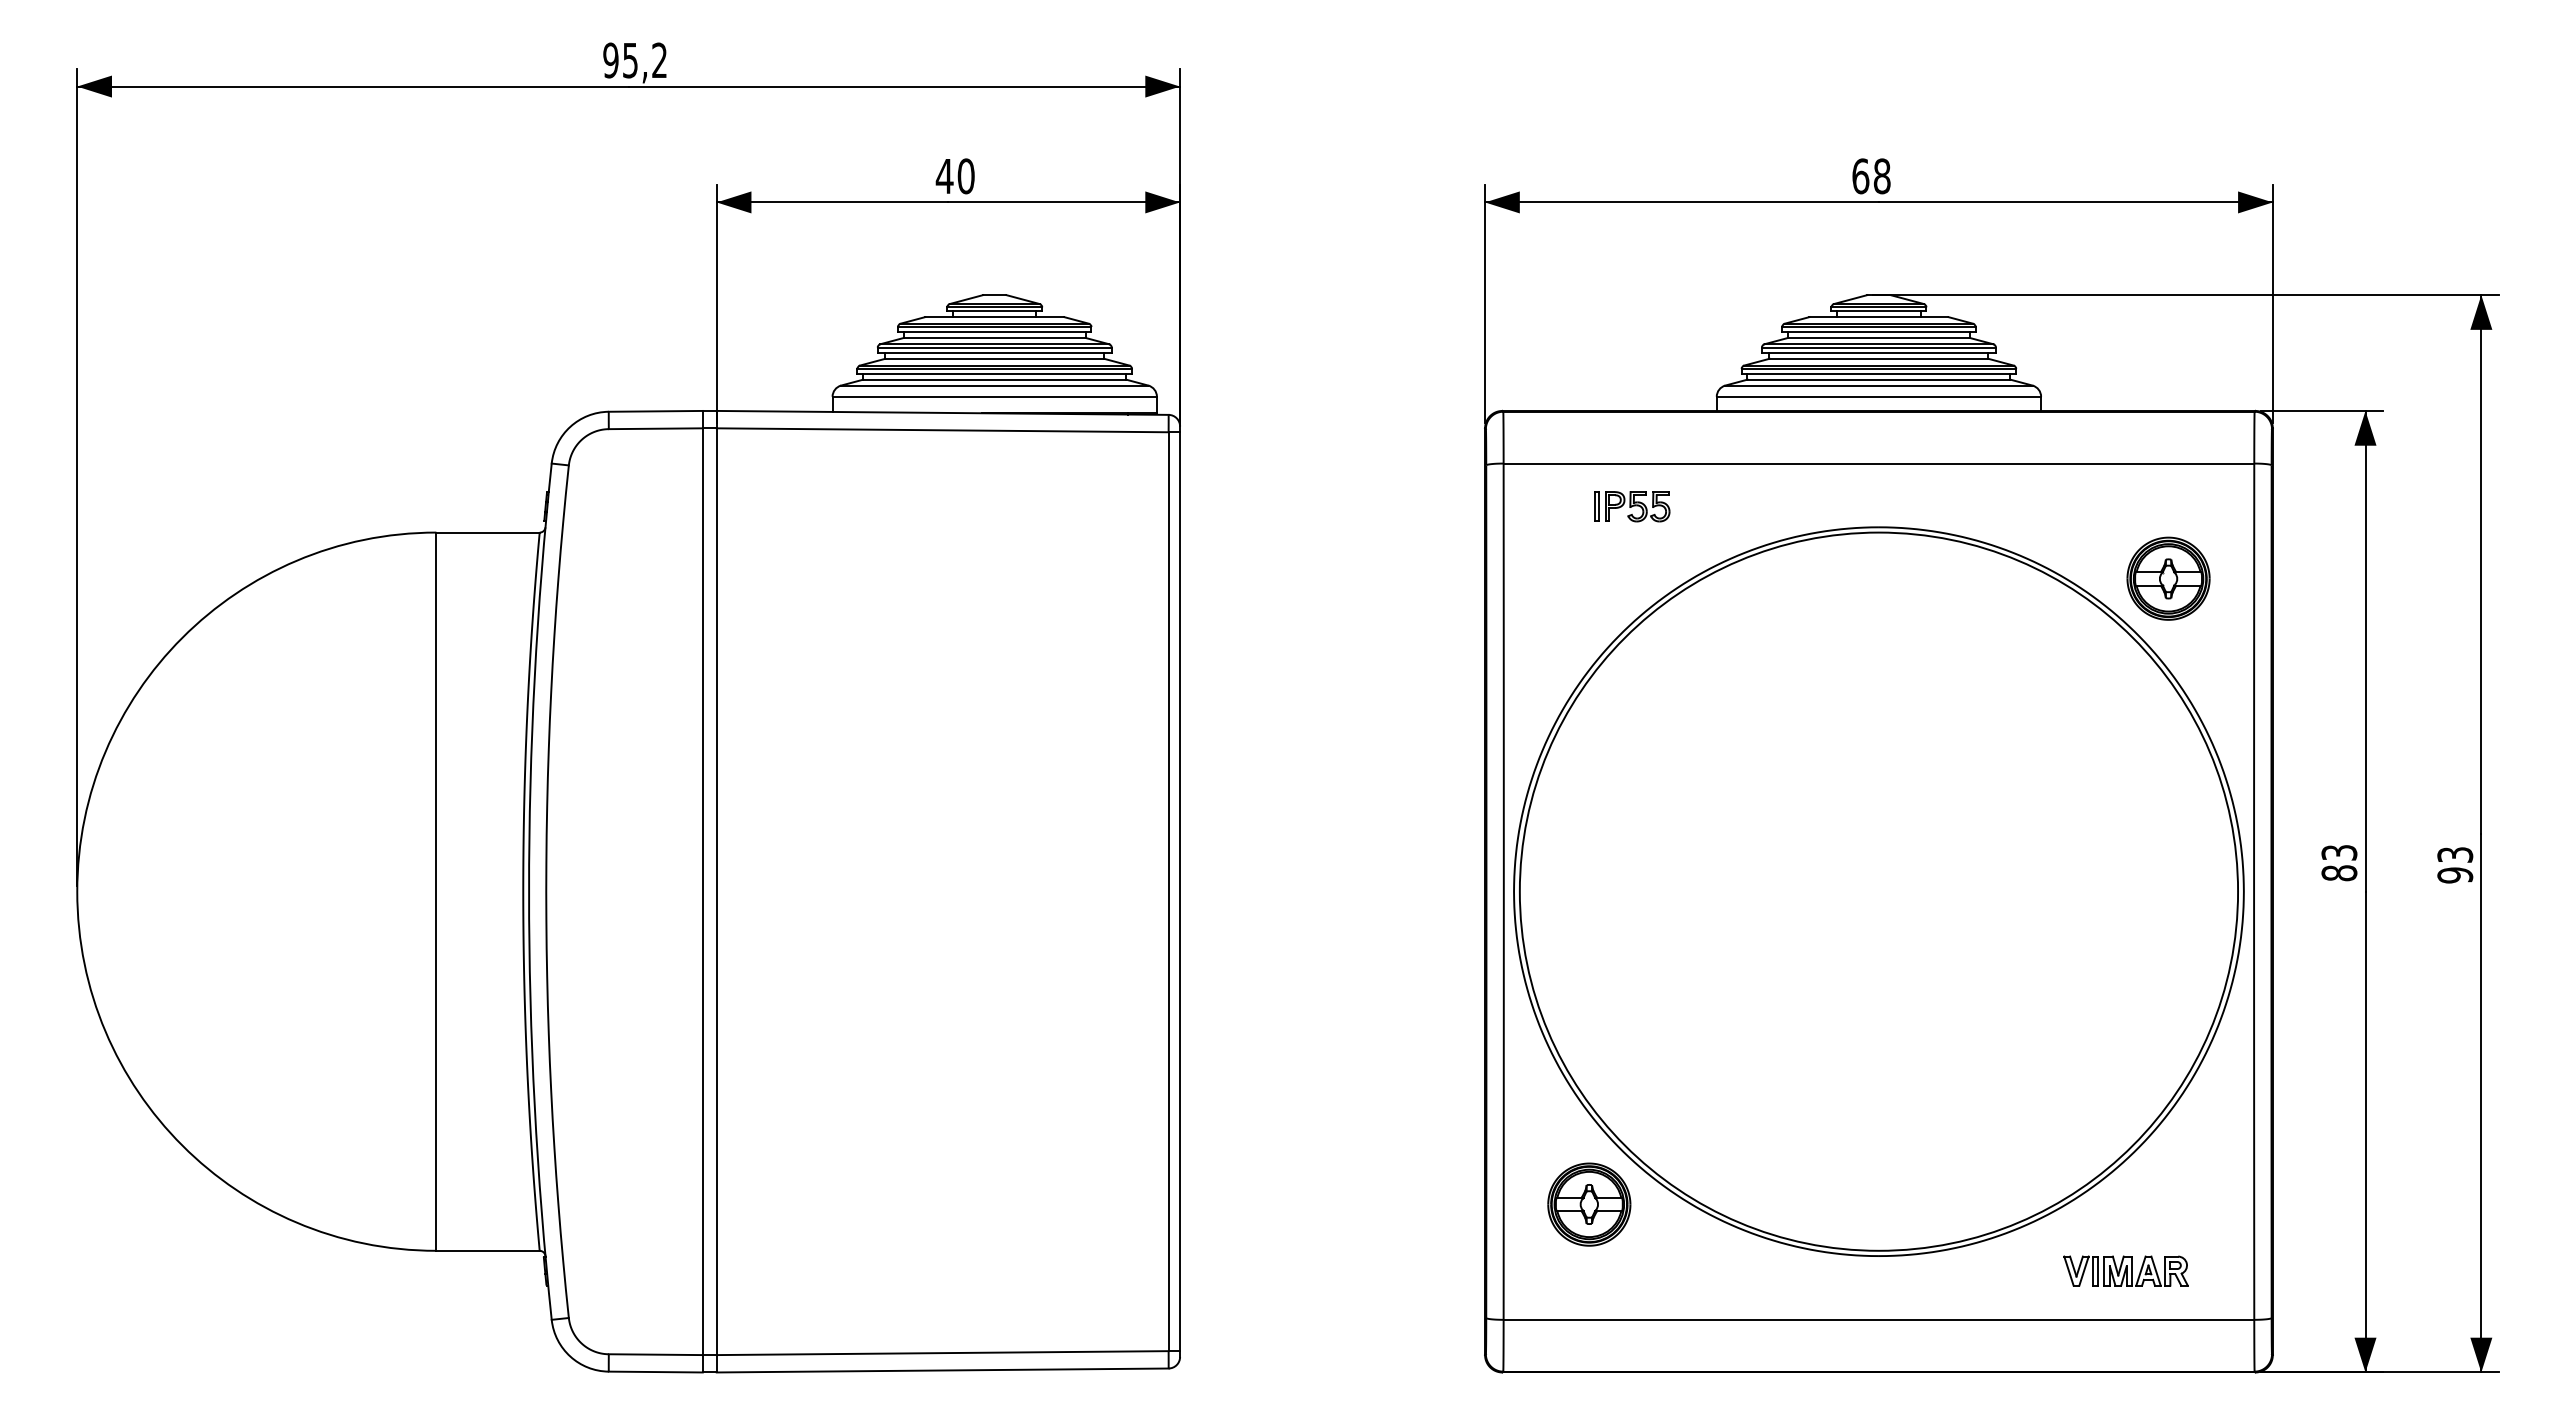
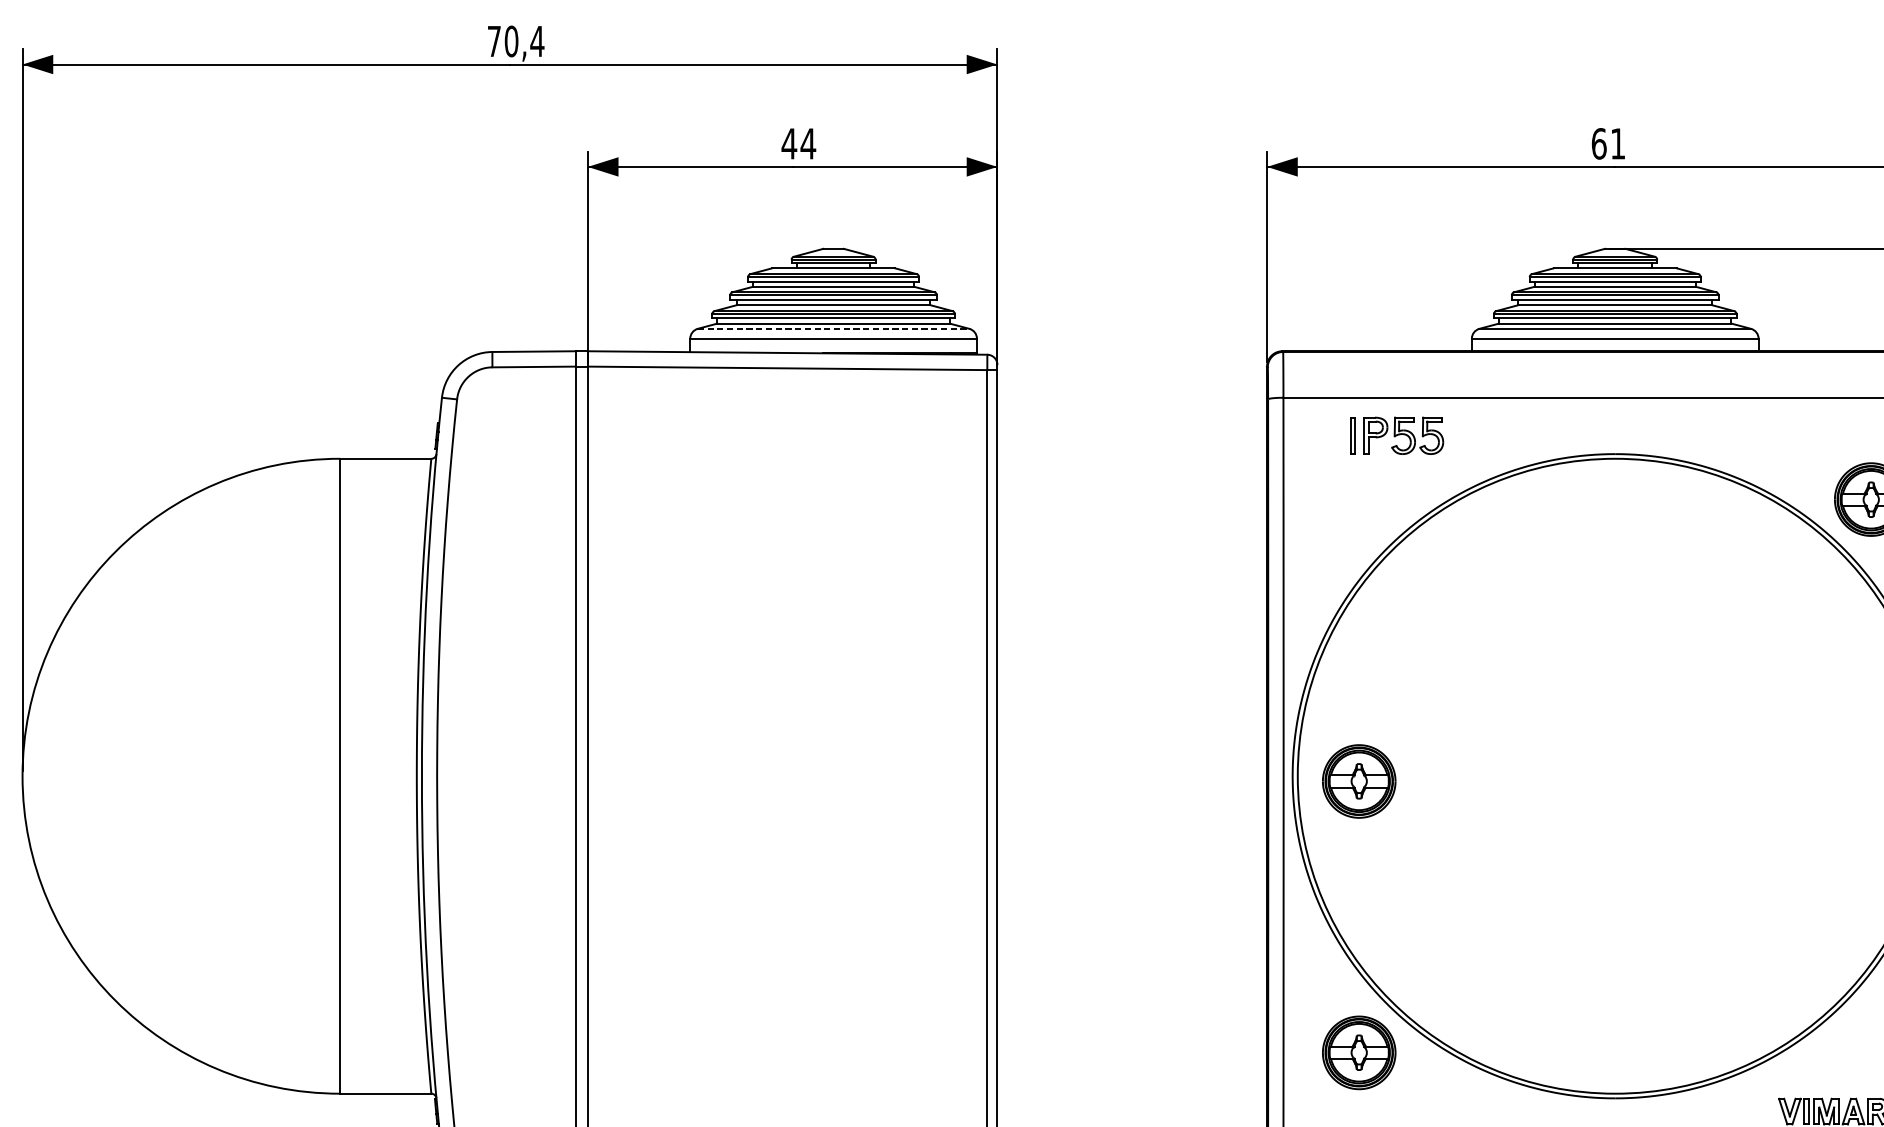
text: (635, 60) -> (516, 41), 95,2 -> 70,4
text: (966, 176) -> (808, 144), 40 -> 44
text: (1881, 176) -> (1617, 144), 68 -> 61
line: (994, 385) -> (833, 328), solid -> dashed
part: (1632, 506) -> (1397, 435), size x1.4
part: (1589, 897) -> (1359, 781), added

